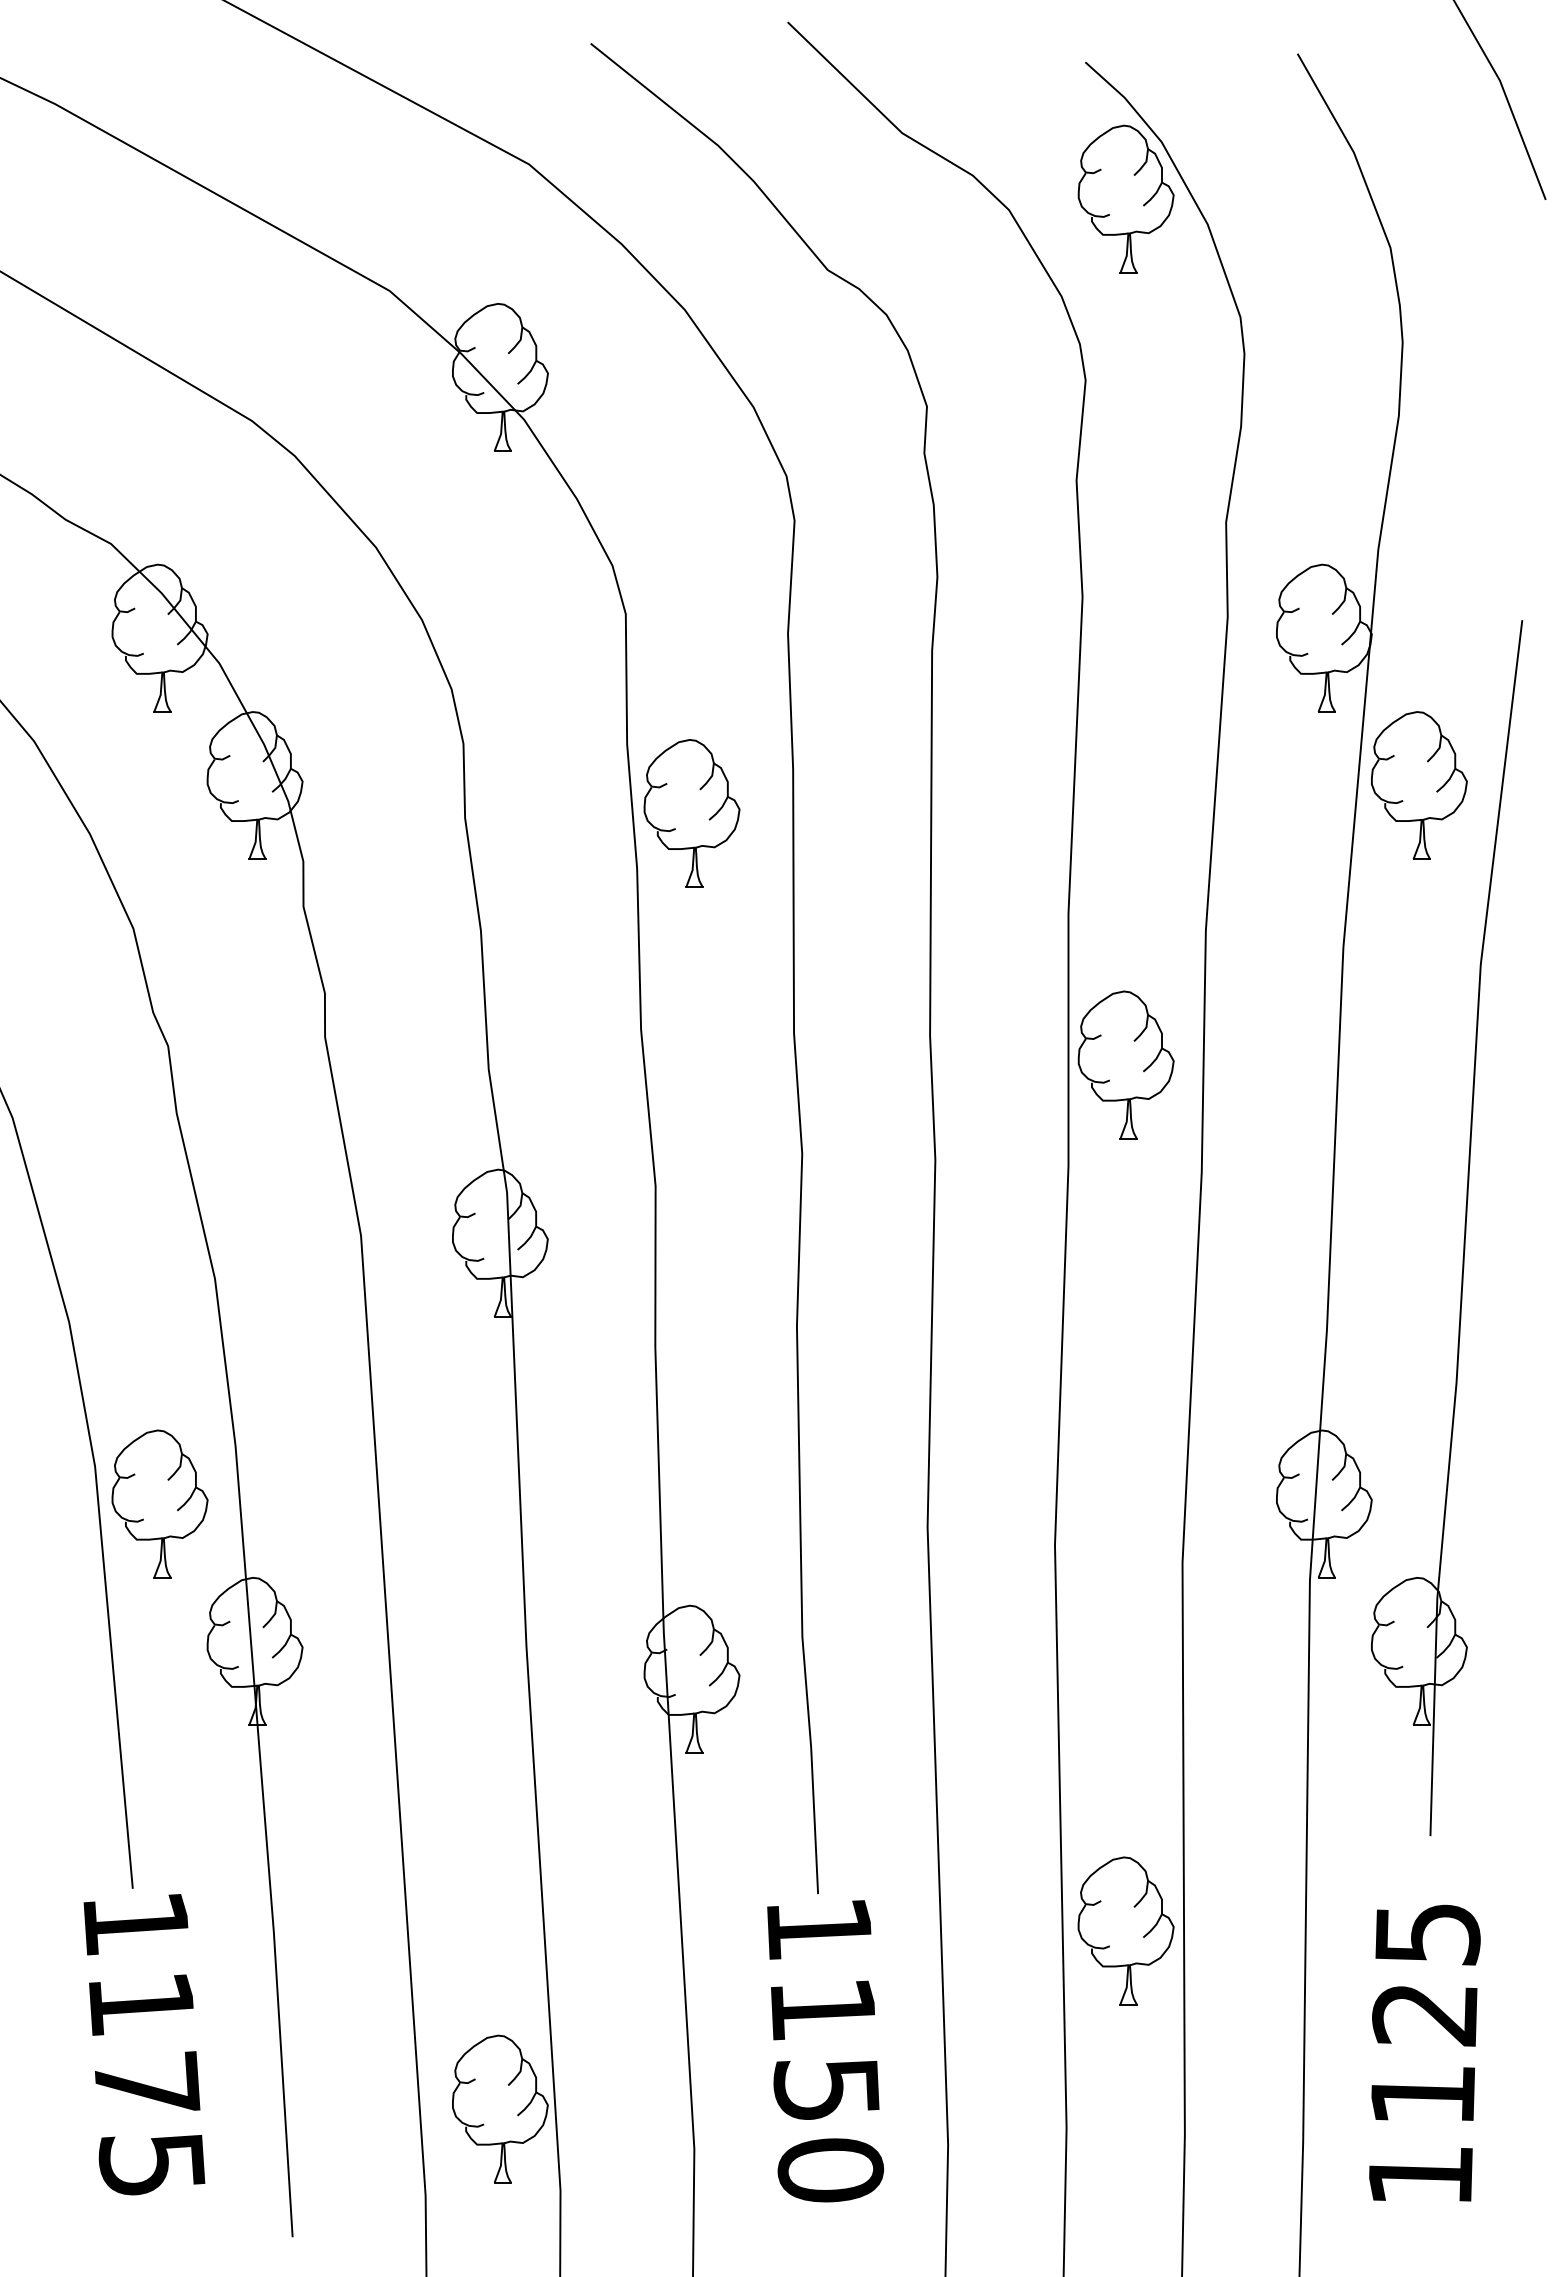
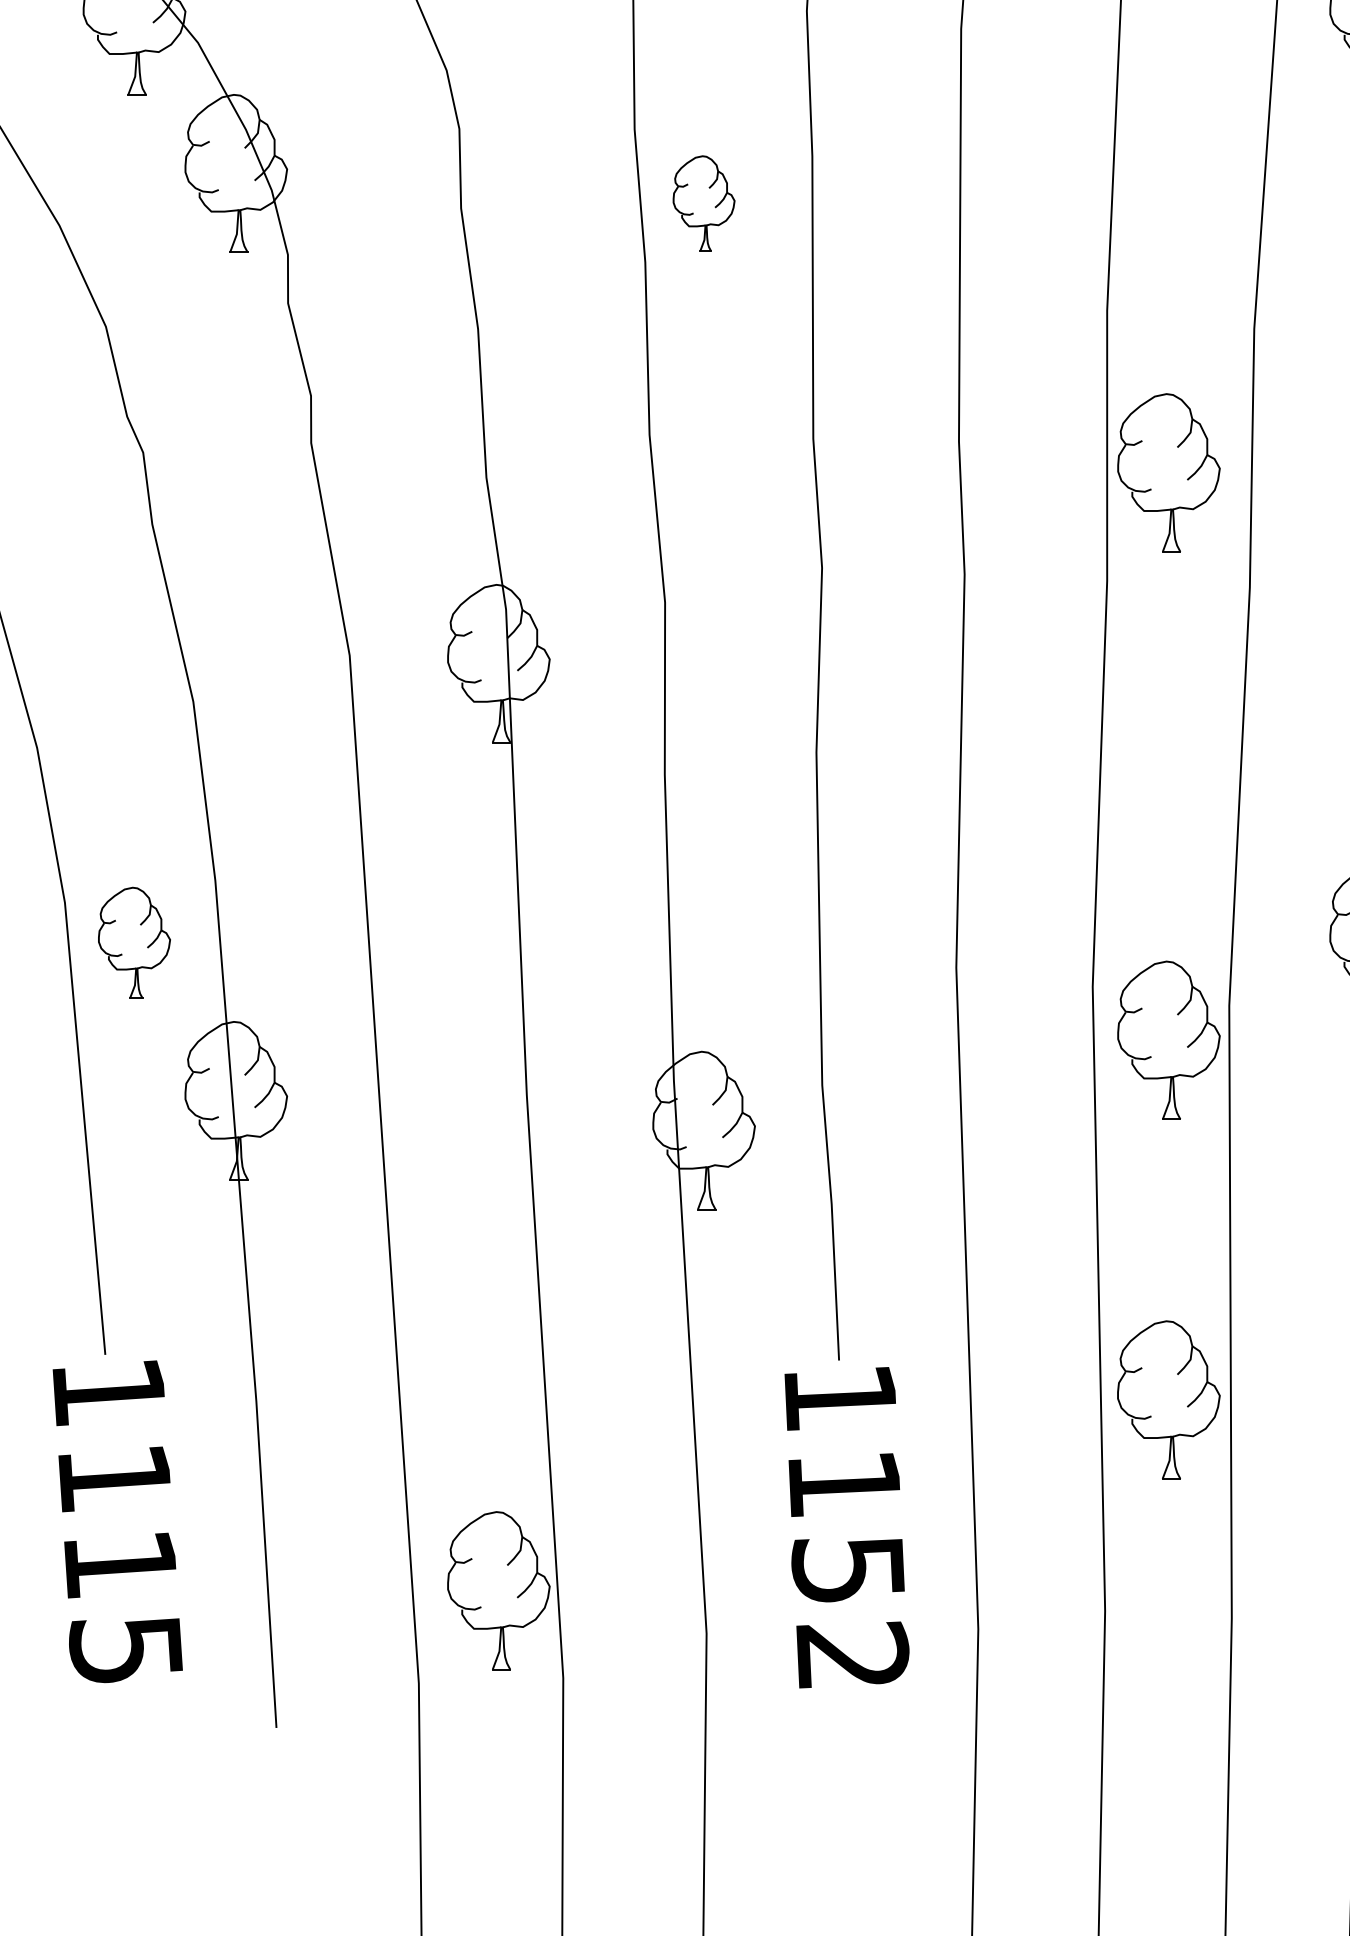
part: (691, 813) -> (703, 203), size x0.6
part: (159, 1503) -> (133, 942), size x0.7
part: (1125, 1594) -> (1168, 1039), added
text: (147, 2083) -> (121, 1563), 1175 -> 1115
text: (830, 2169) -> (852, 1655), 1150 -> 1152

